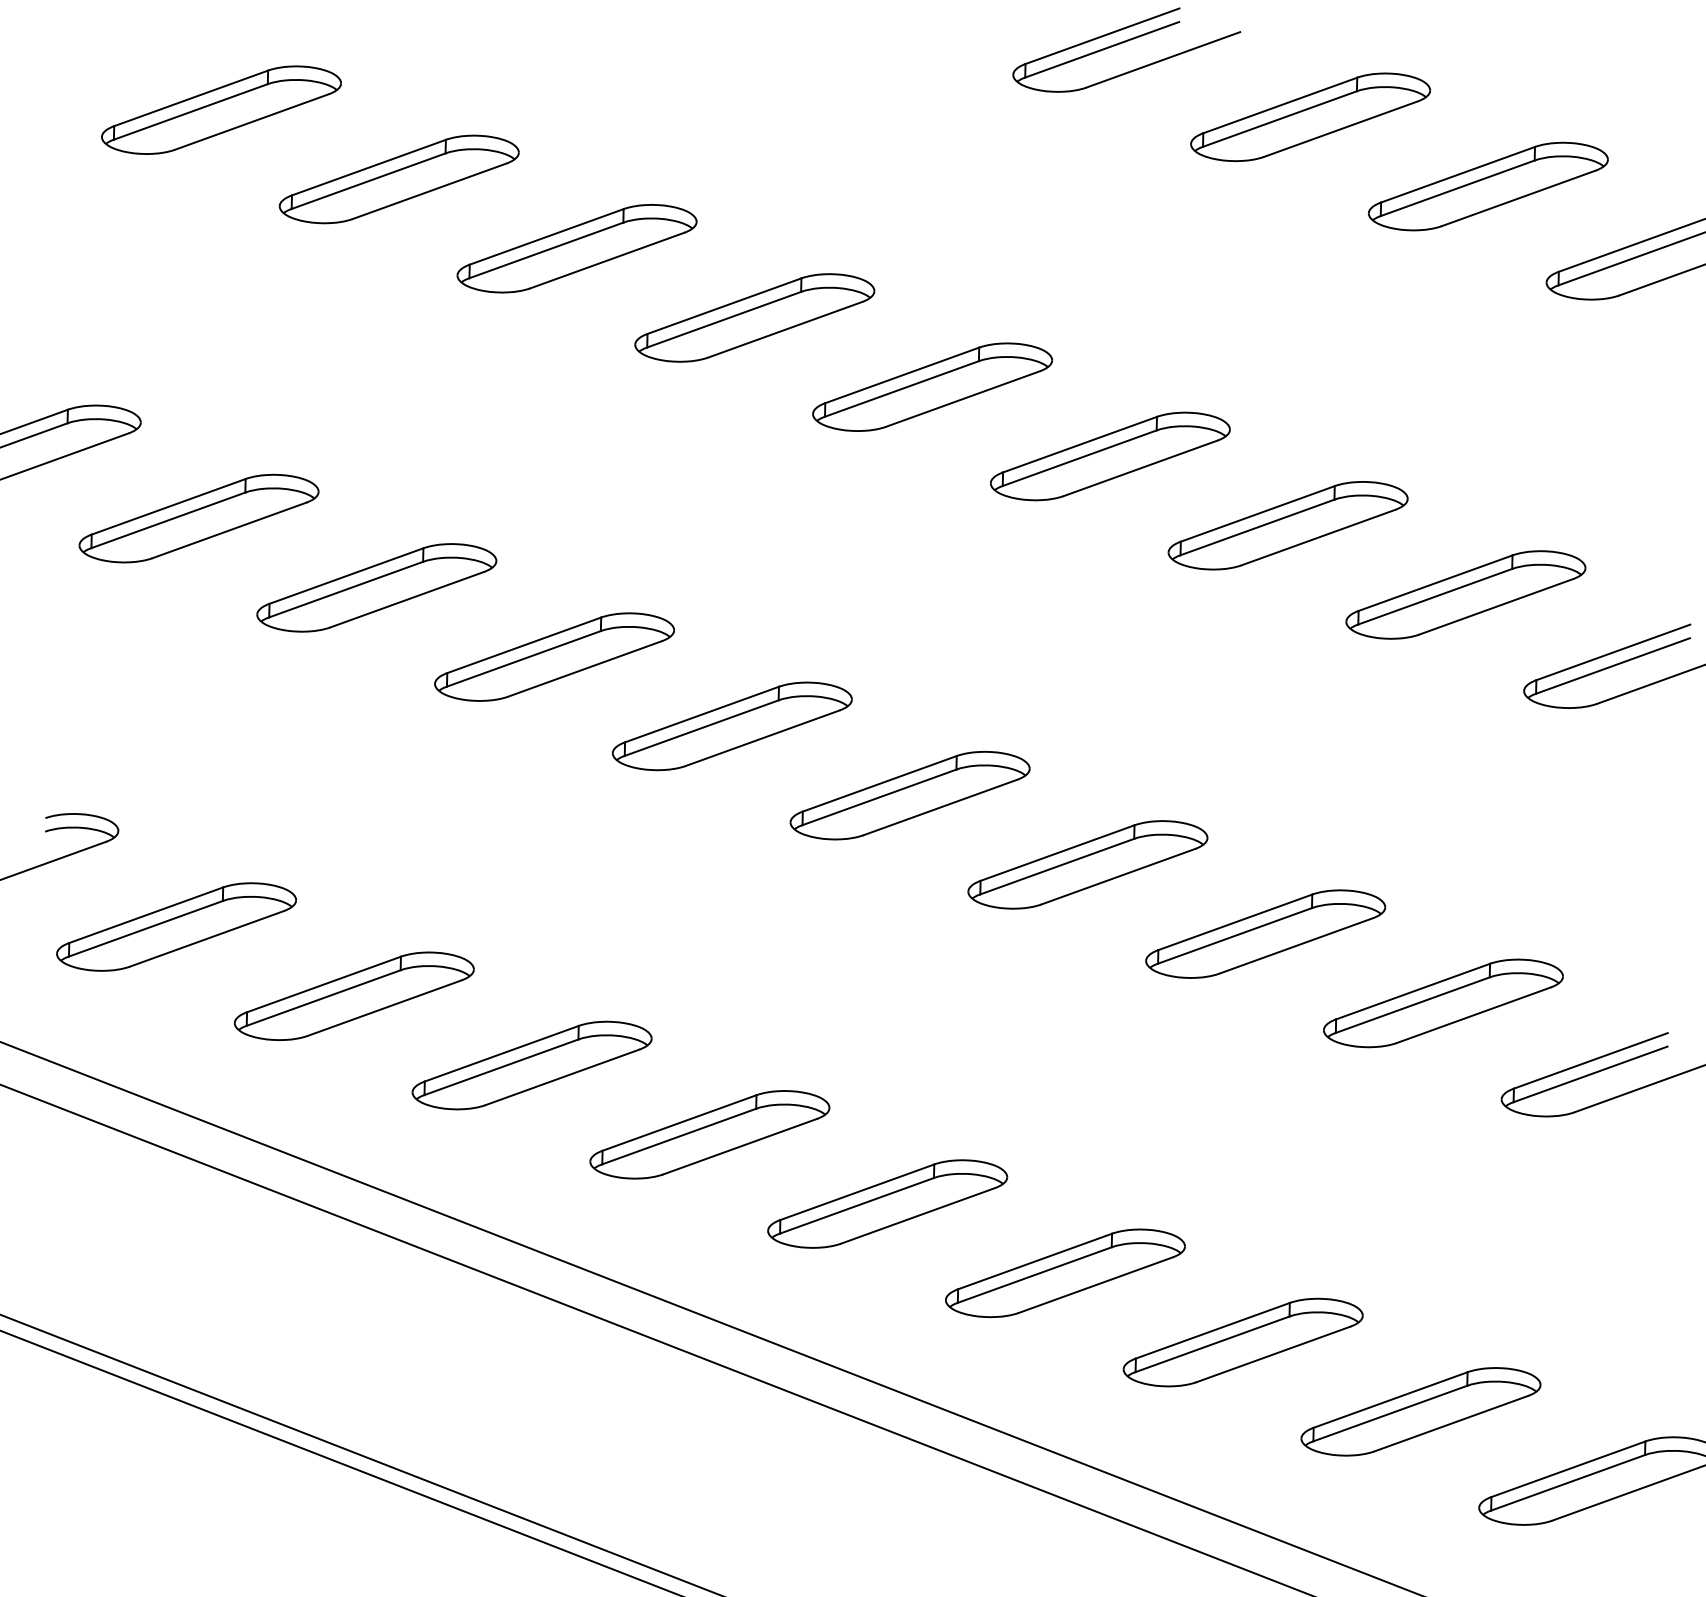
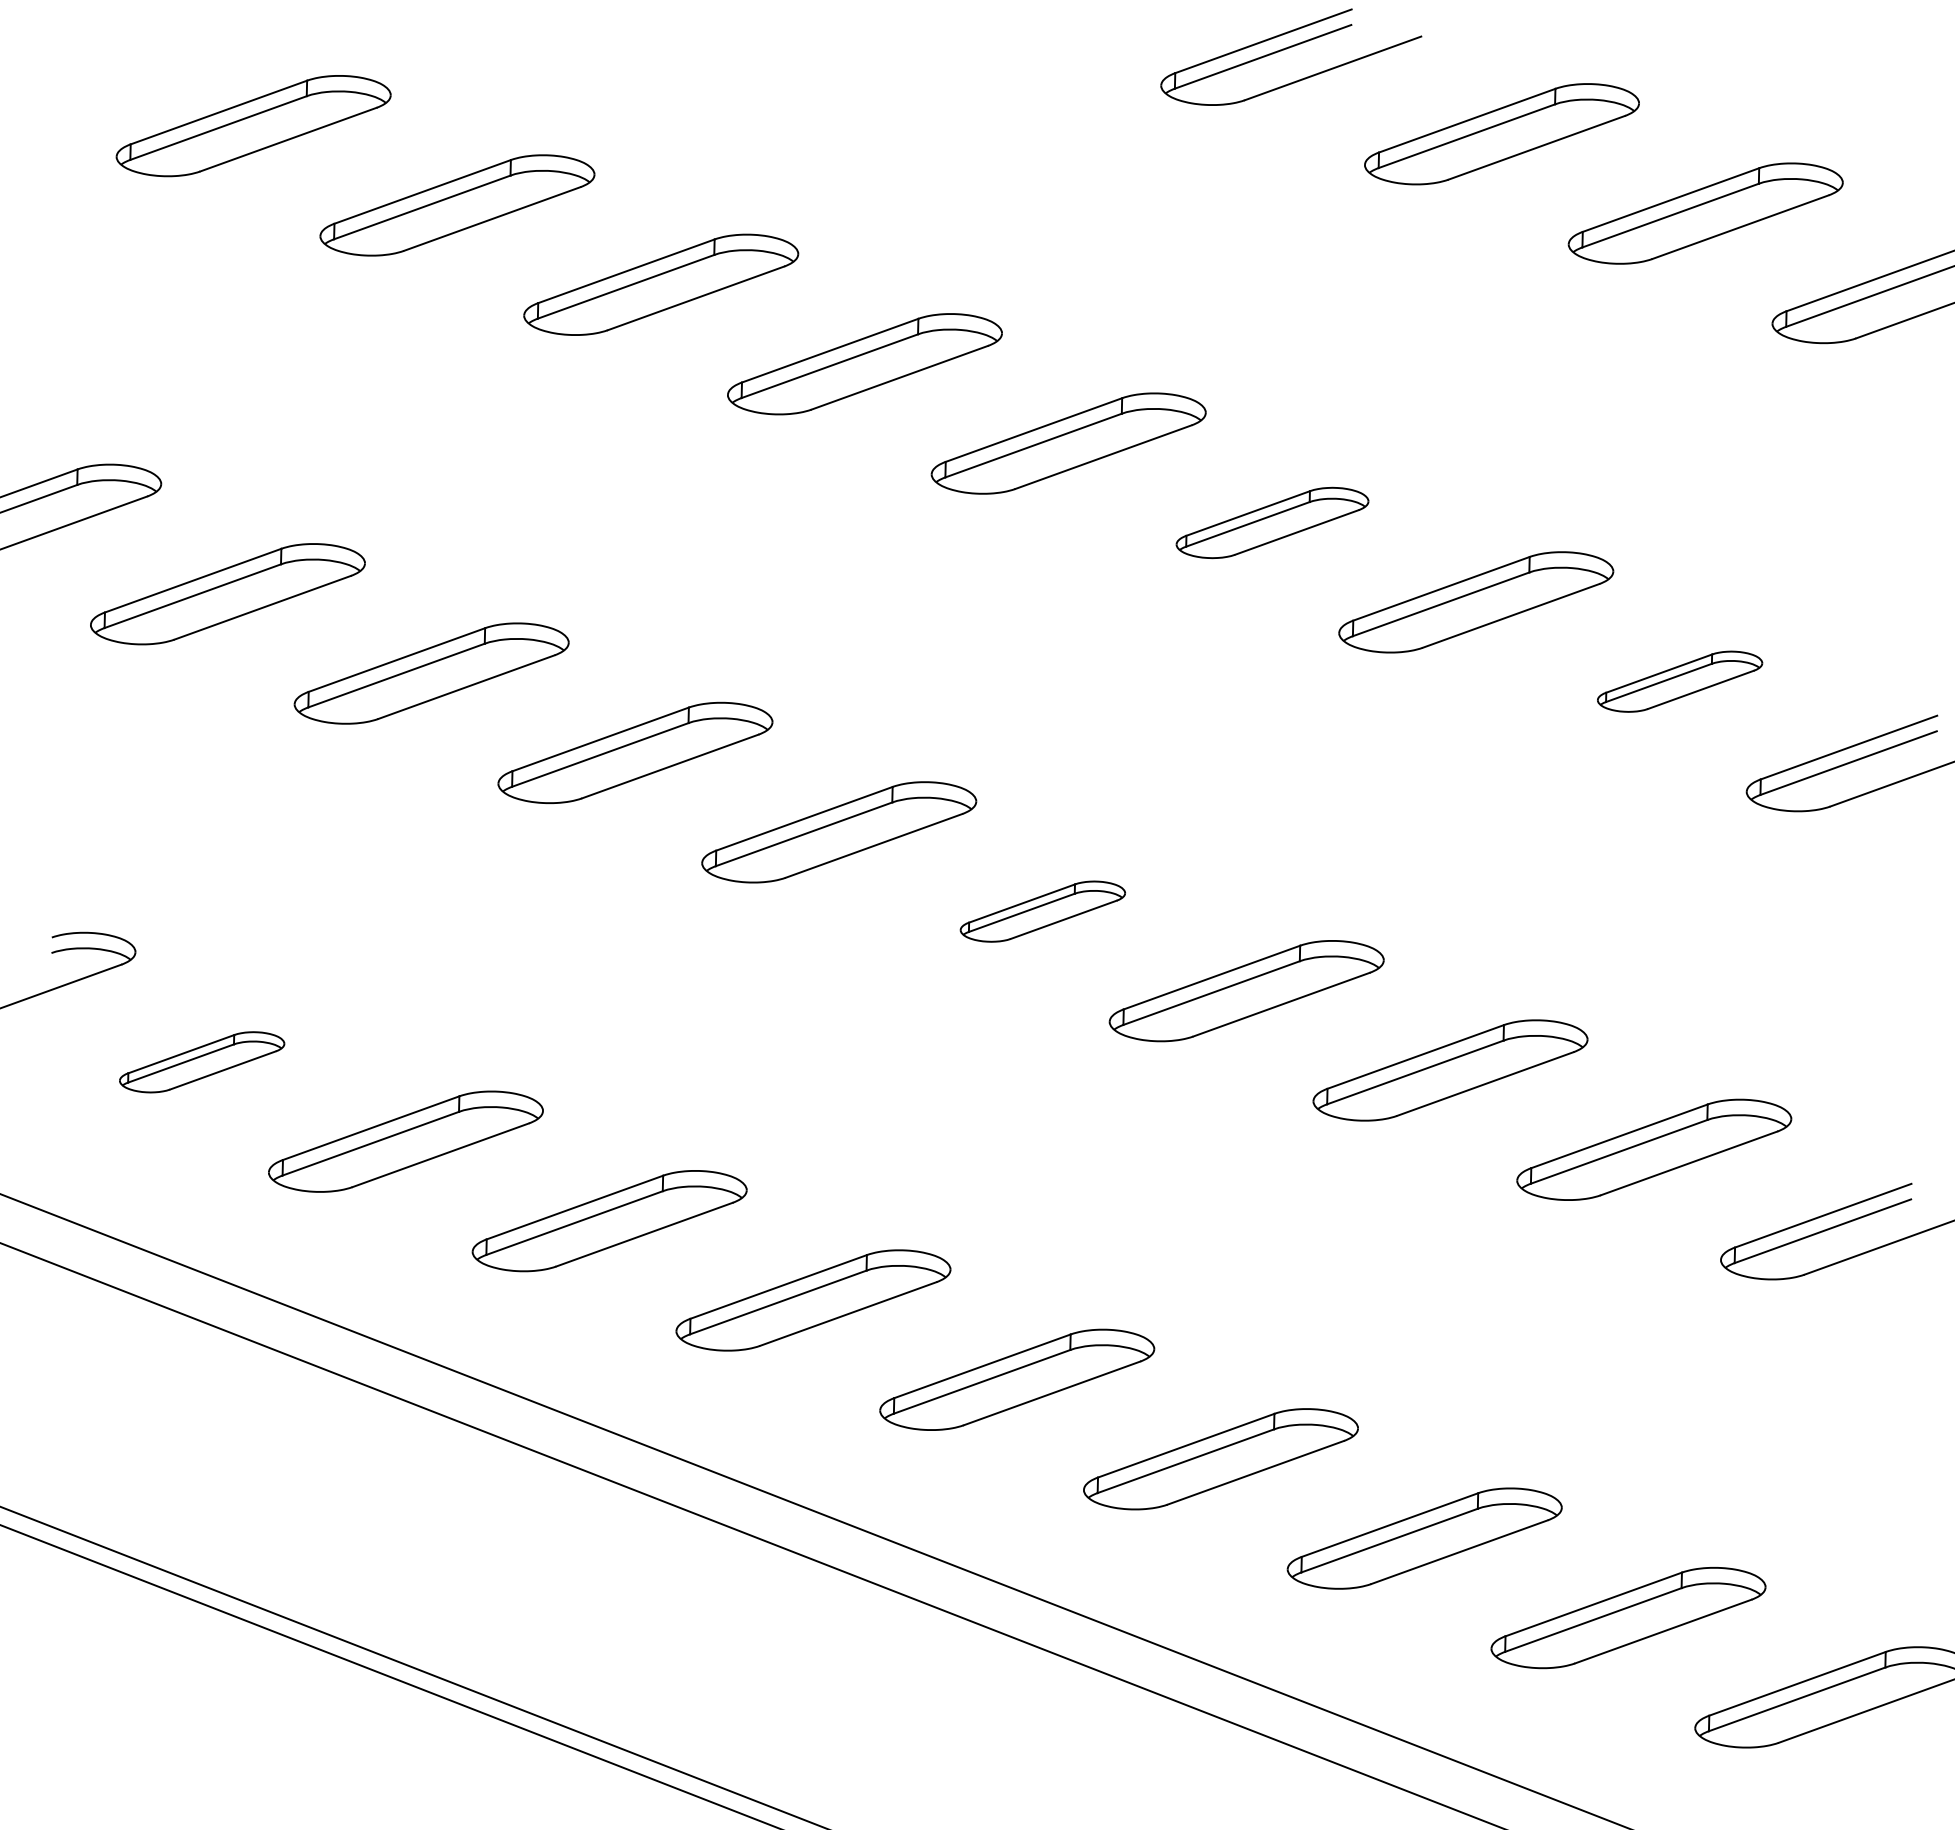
part: (1110, 456) -> (1272, 522), size x0.7
part: (1465, 594) -> (1679, 681), size x0.6
part: (909, 795) -> (1042, 911), size x0.6
part: (176, 926) -> (202, 1061), size x0.6

